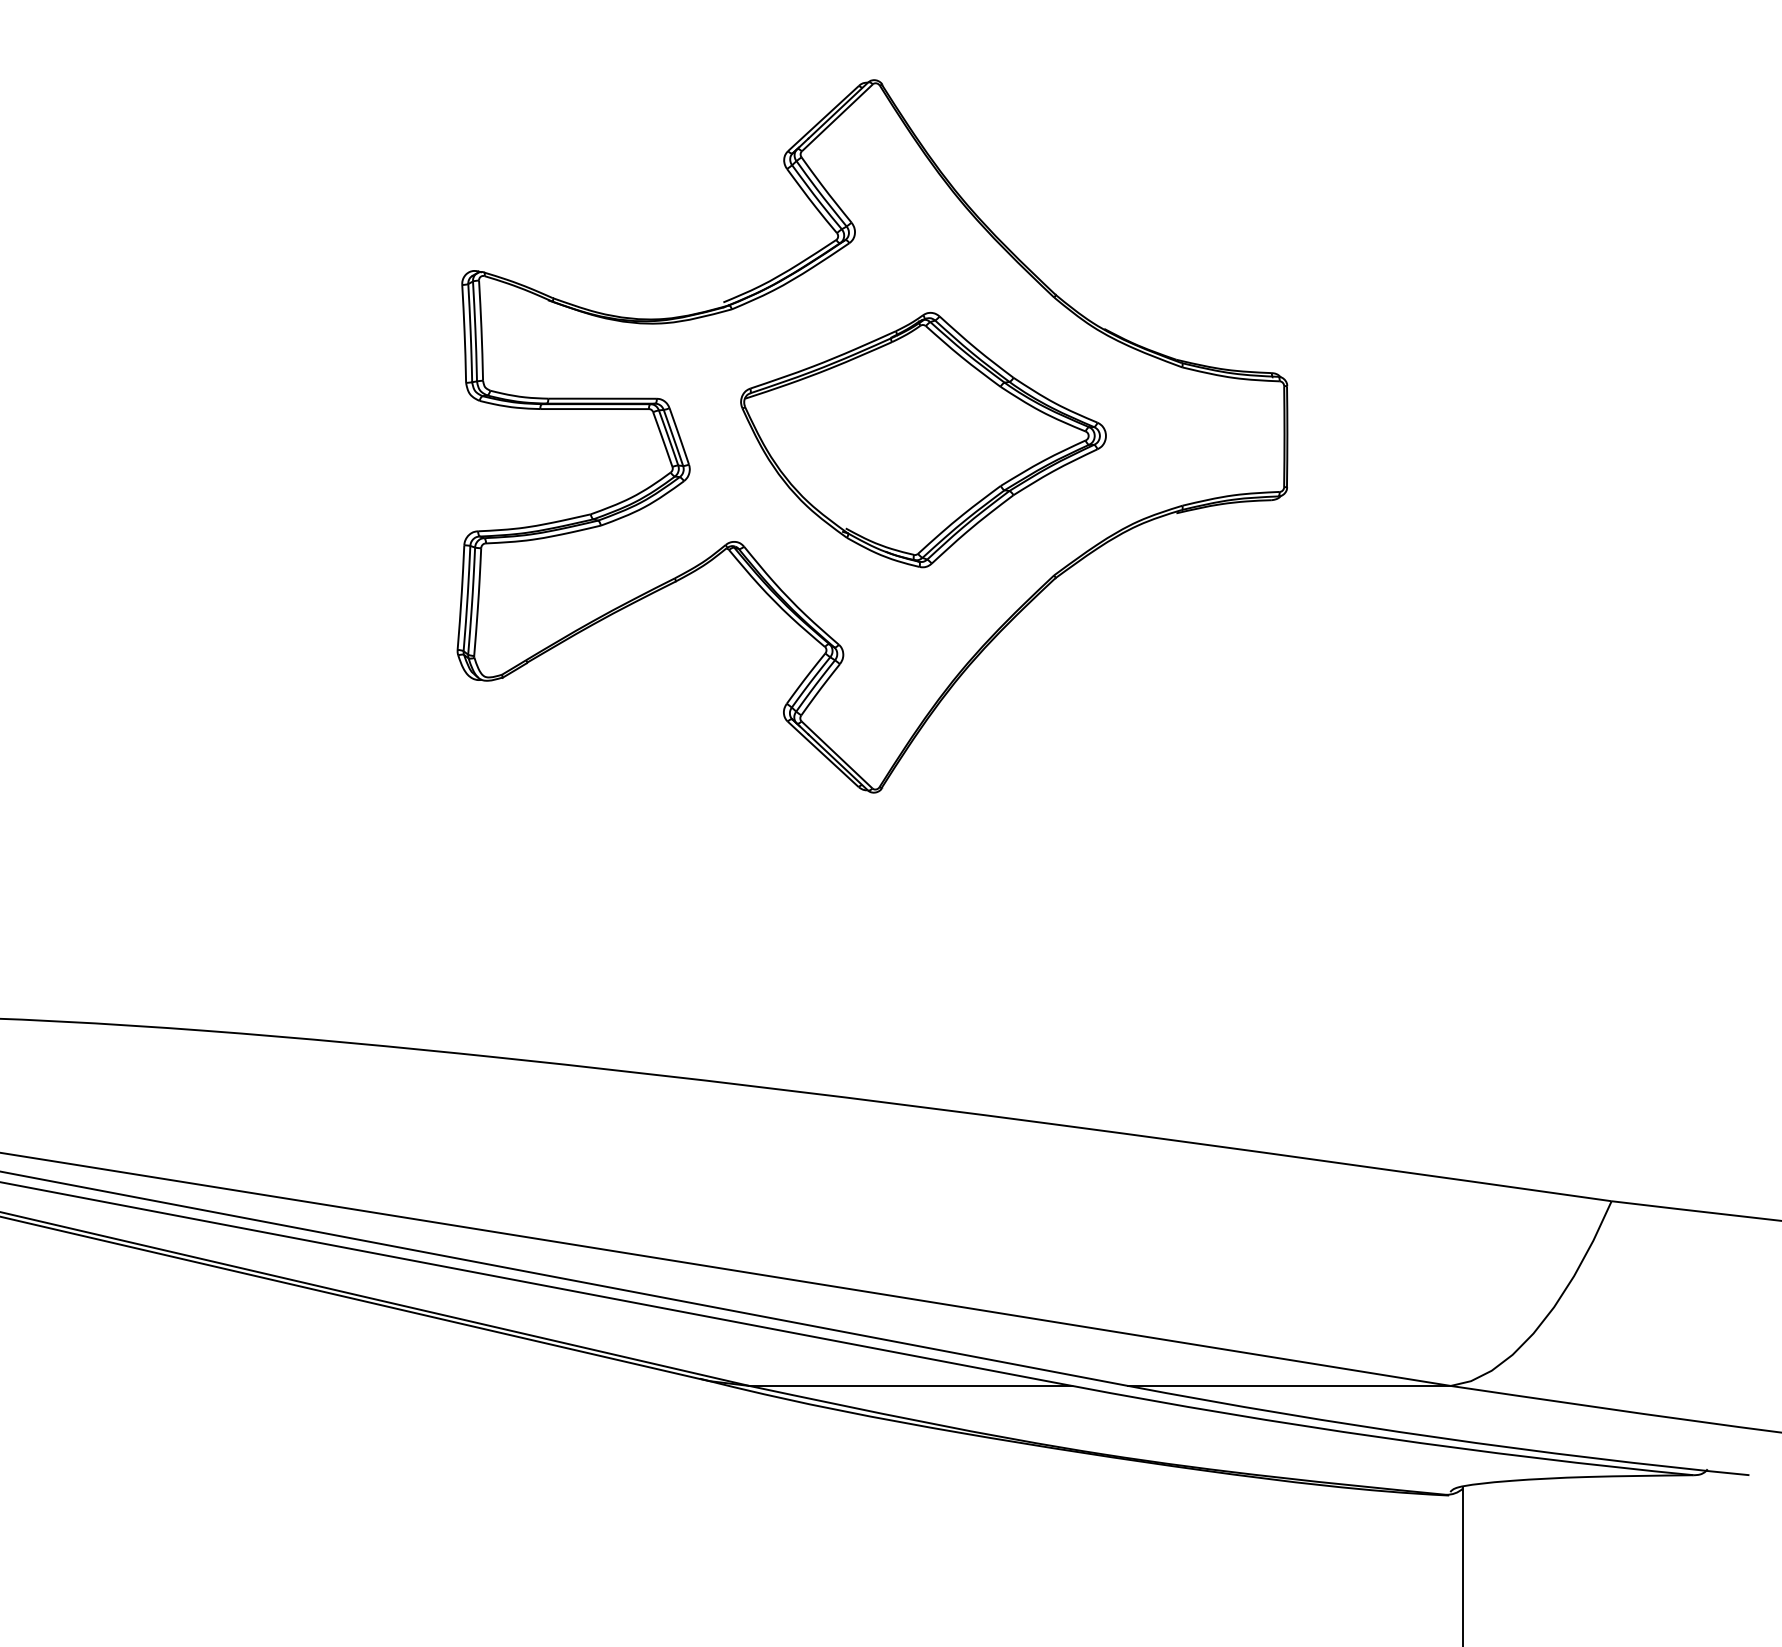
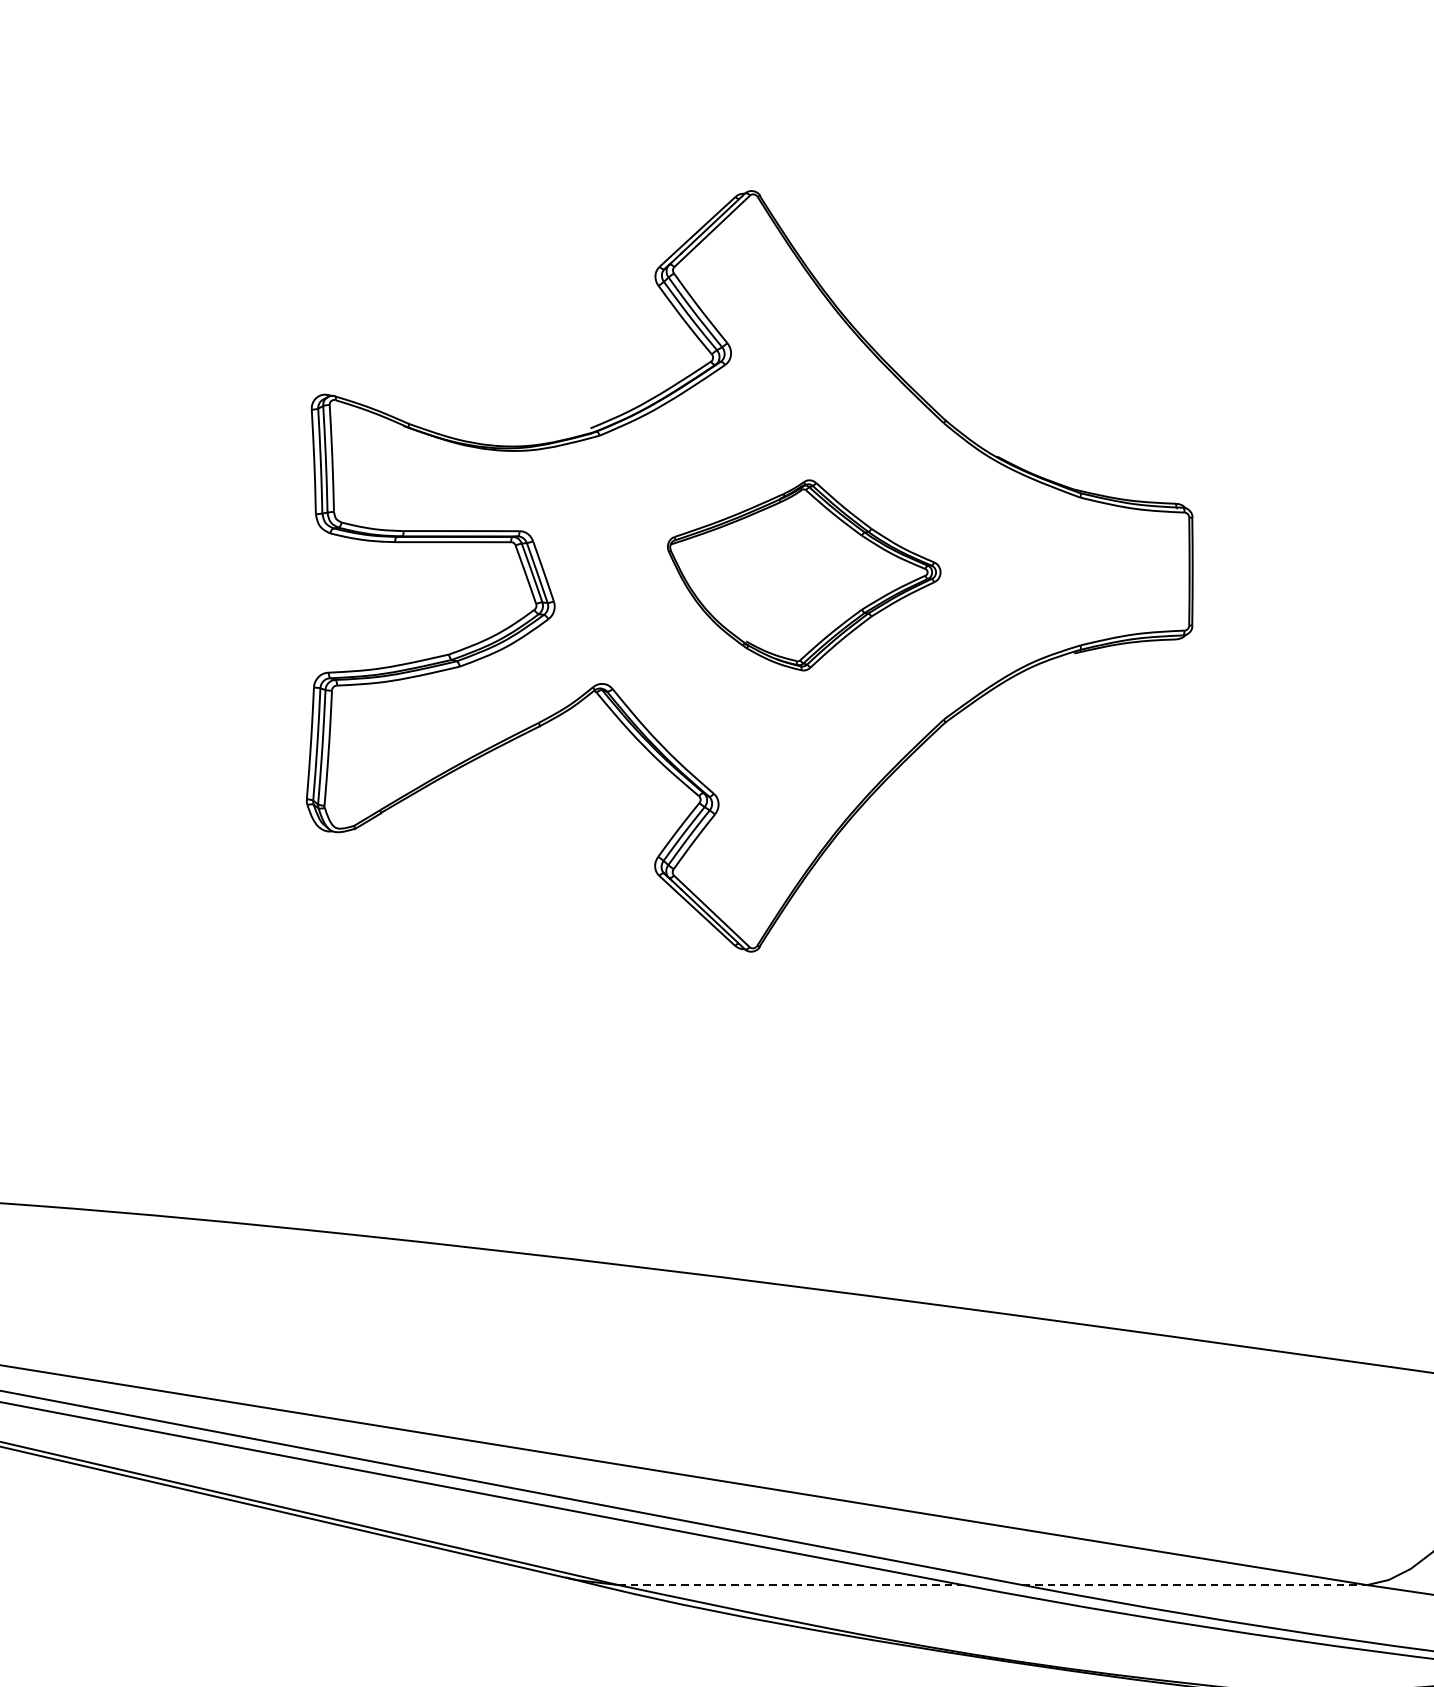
part: (923, 440) -> (804, 575), size x0.7
line: (911, 1385) -> (791, 1584), solid -> dashed
line: (1289, 1385) -> (1194, 1584), solid -> dashed

